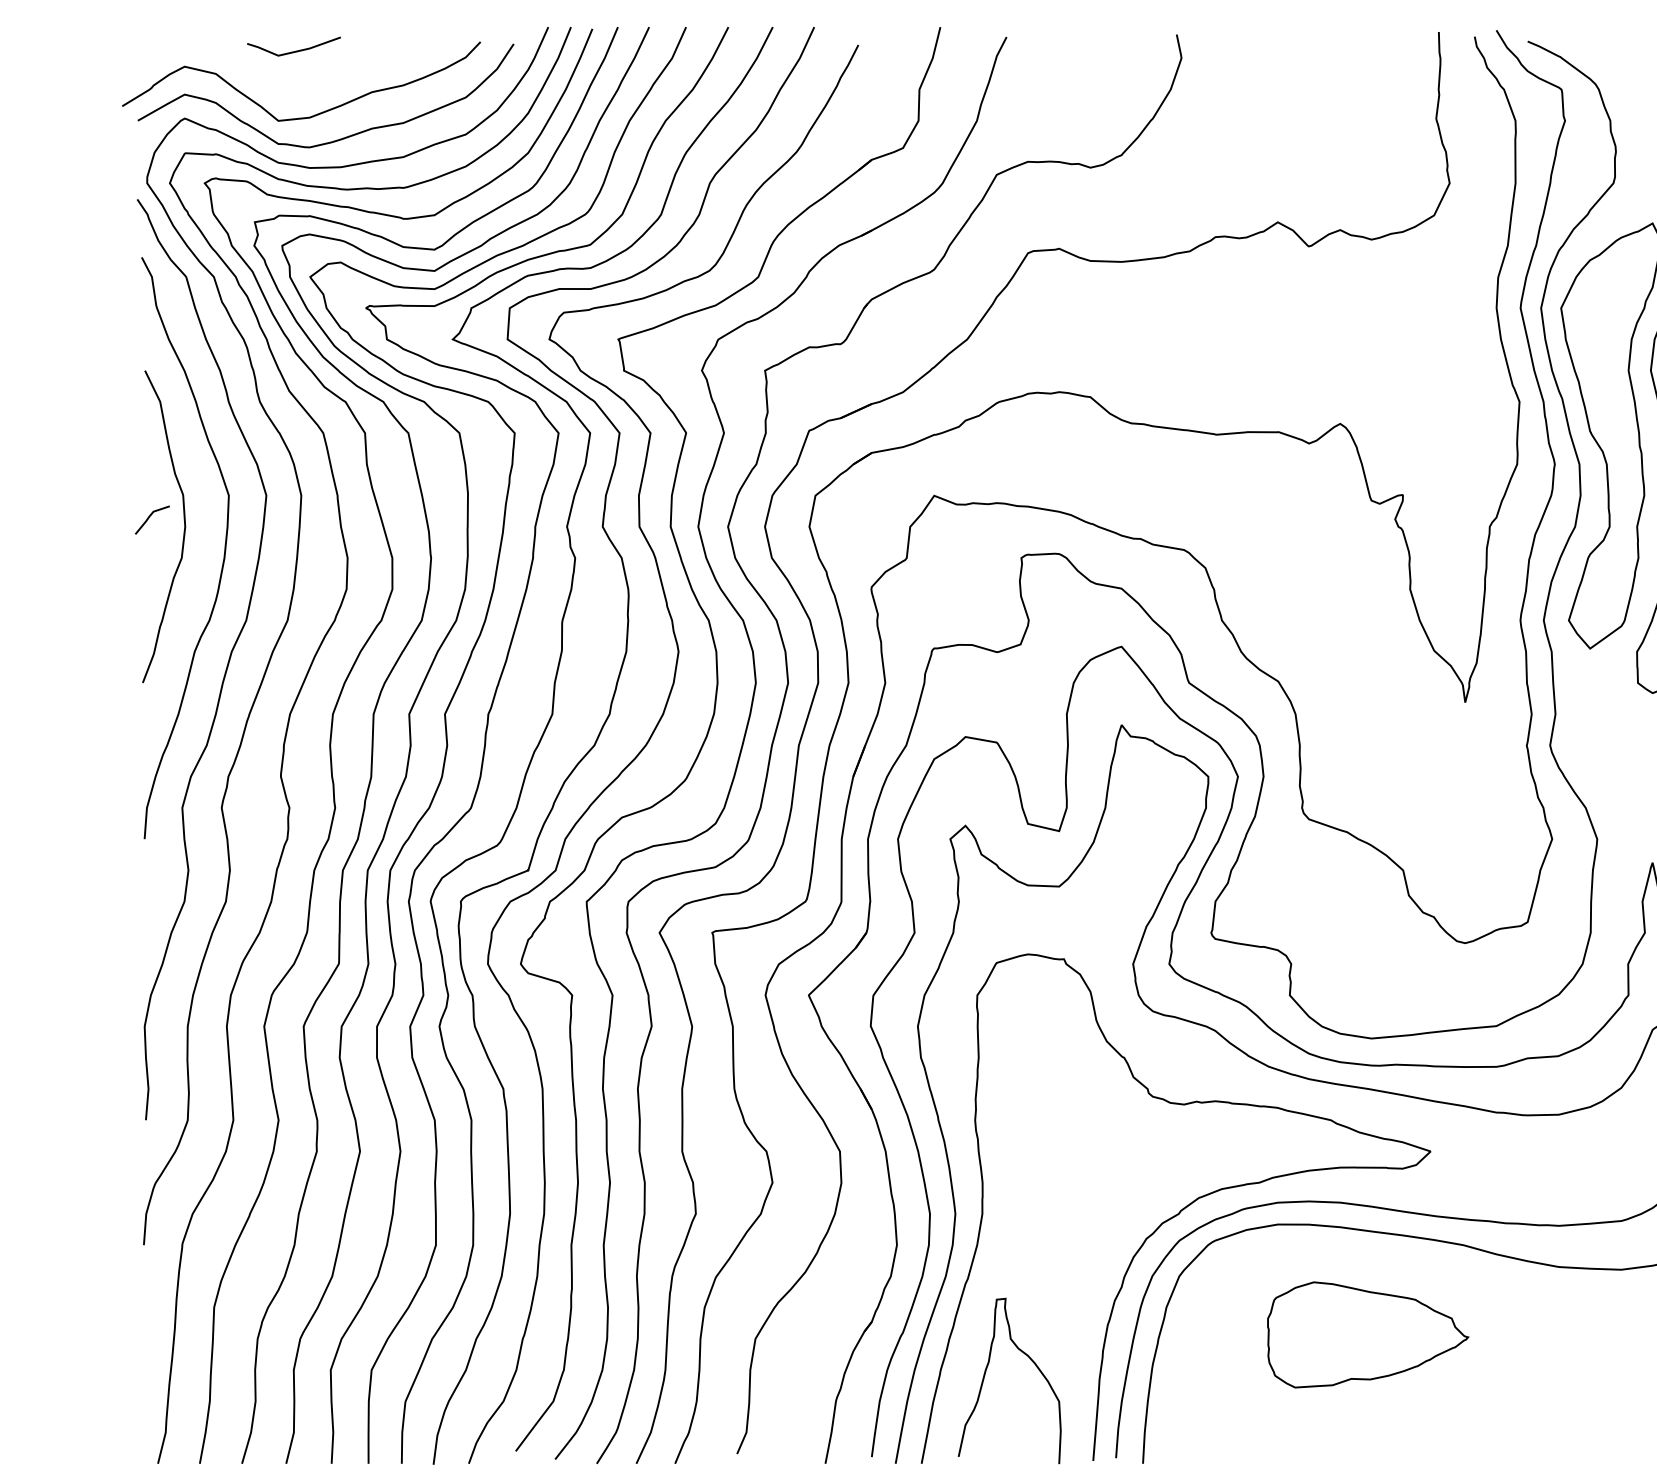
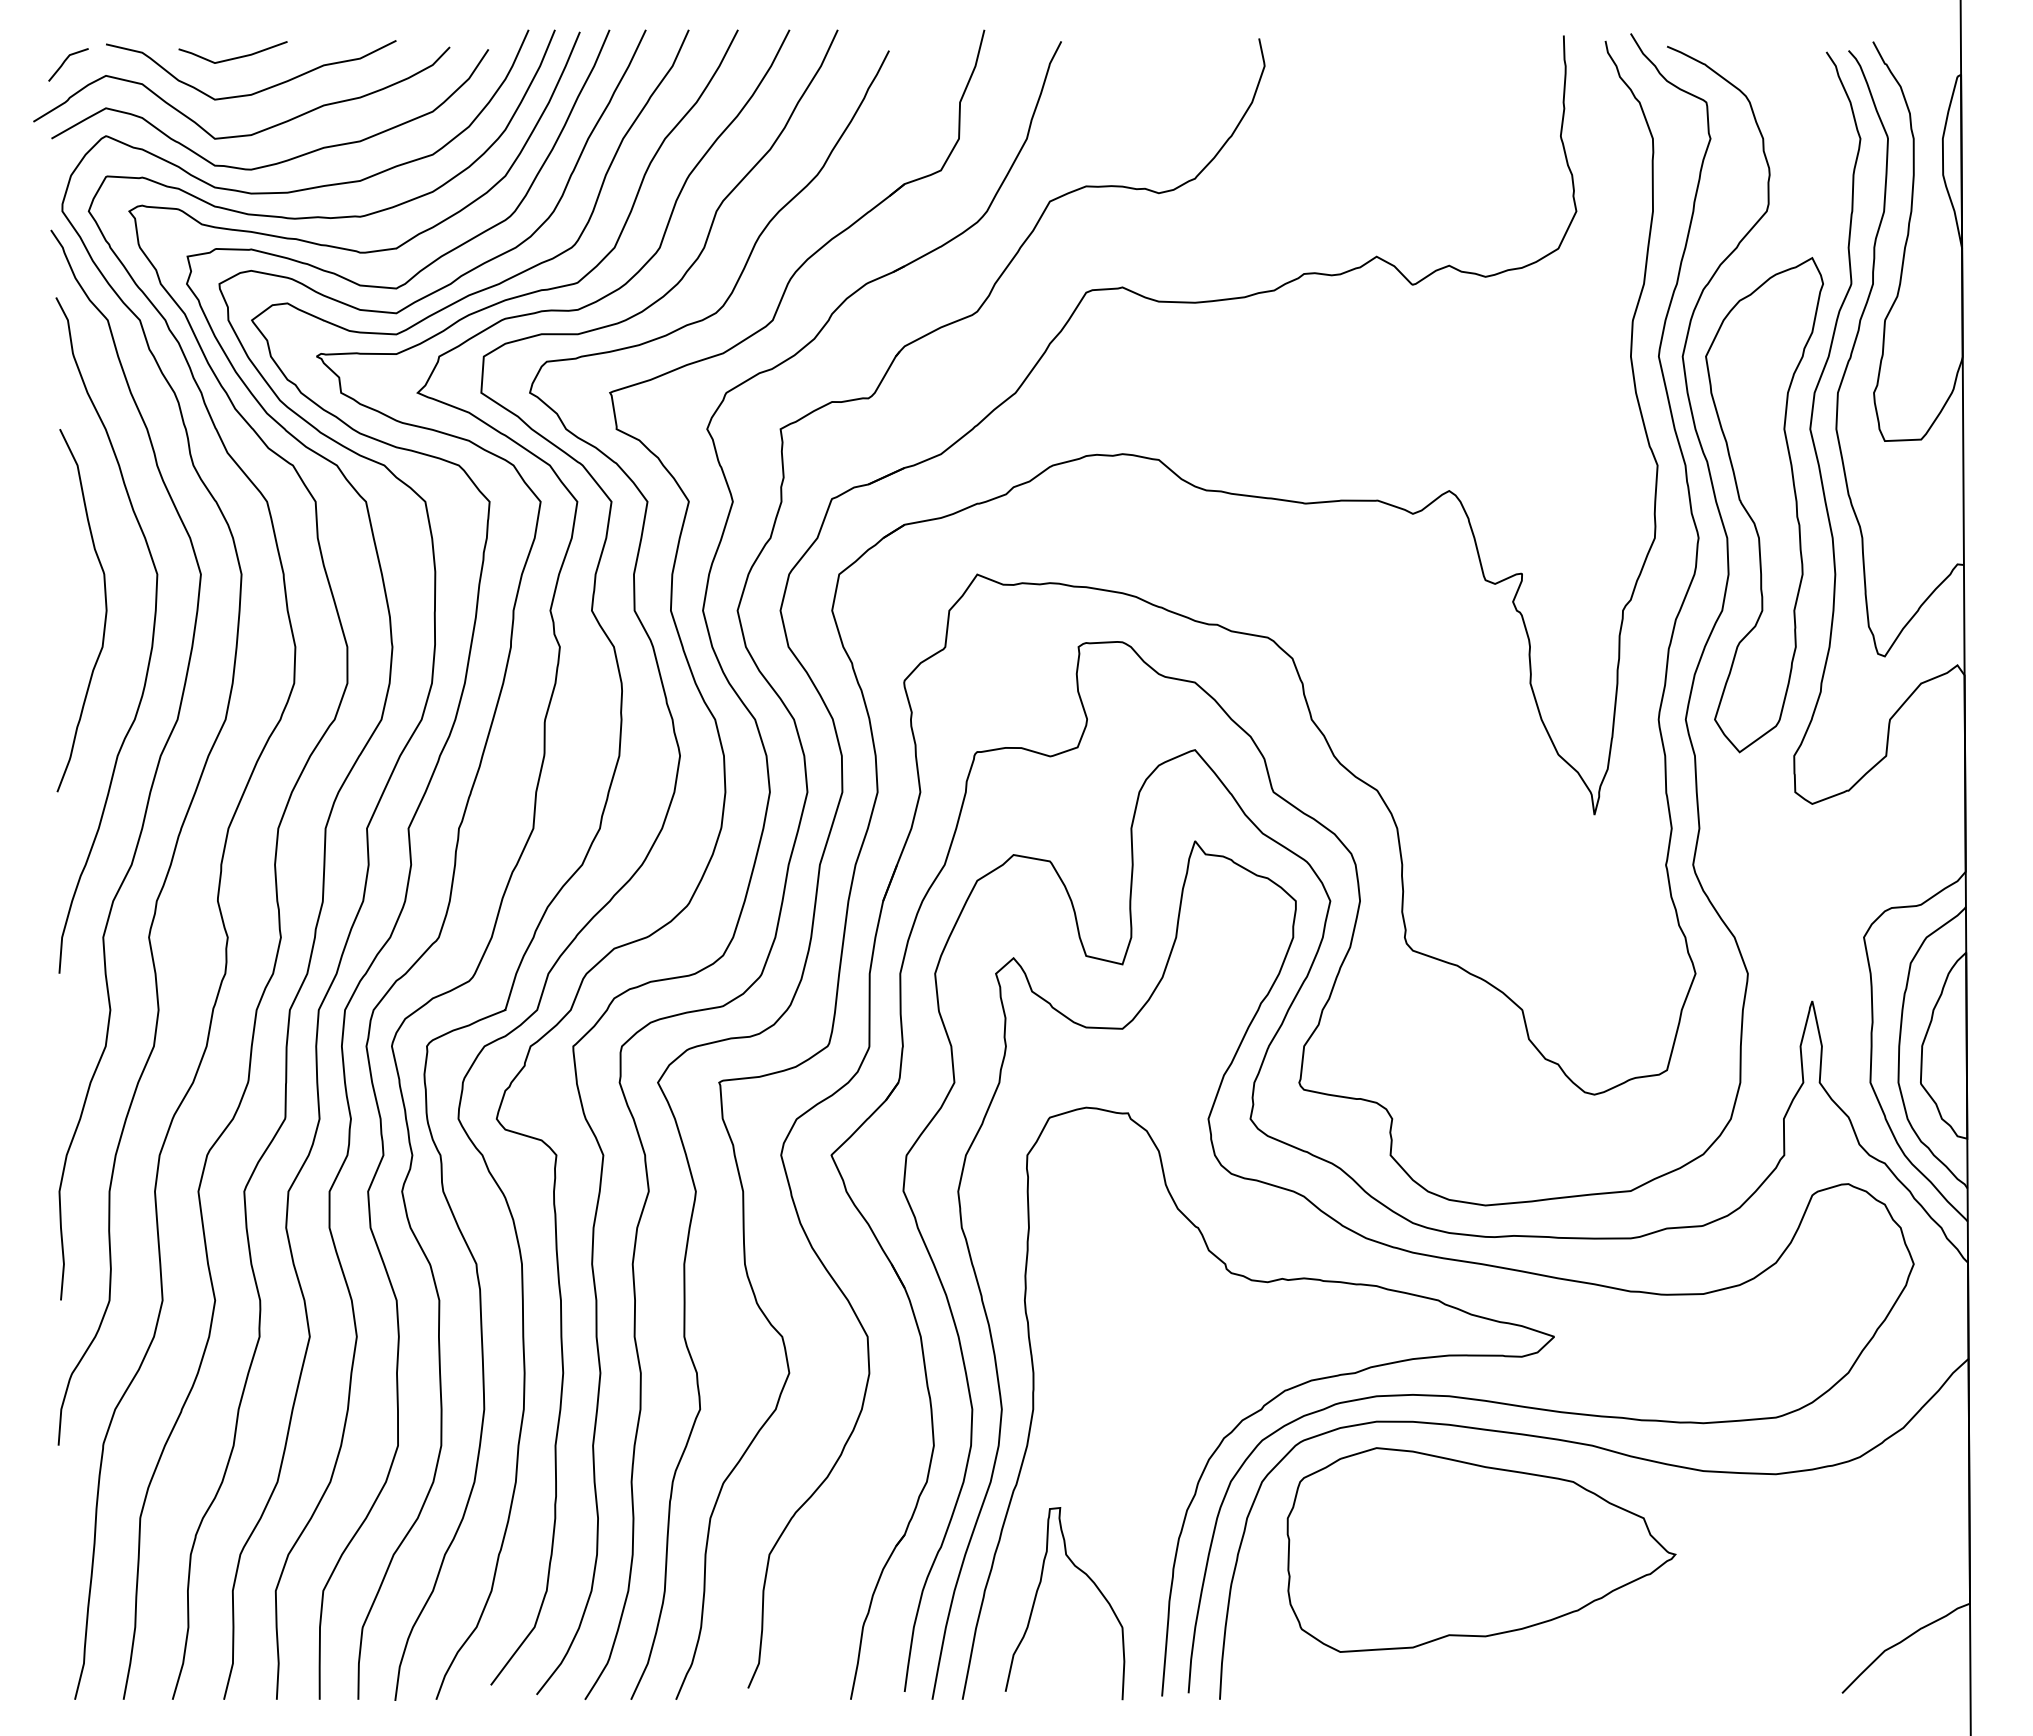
curve: (316, 79) -> (259, 90), added
line: (149, 518) -> (64, 63), moved
part: (1368, 1334) -> (1481, 1549), size x1.67

